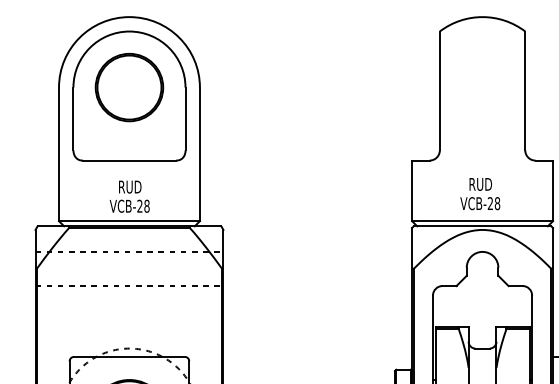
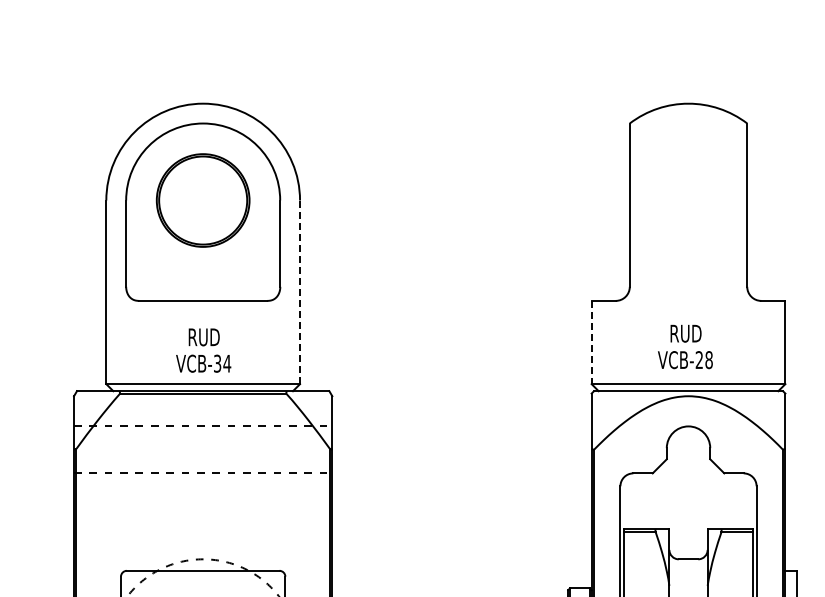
line: (200, 154) -> (300, 292), solid -> dashed
line: (411, 190) -> (591, 342), solid -> dashed
text: (143, 206) -> (222, 363), VCB-28 -> VCB-34

